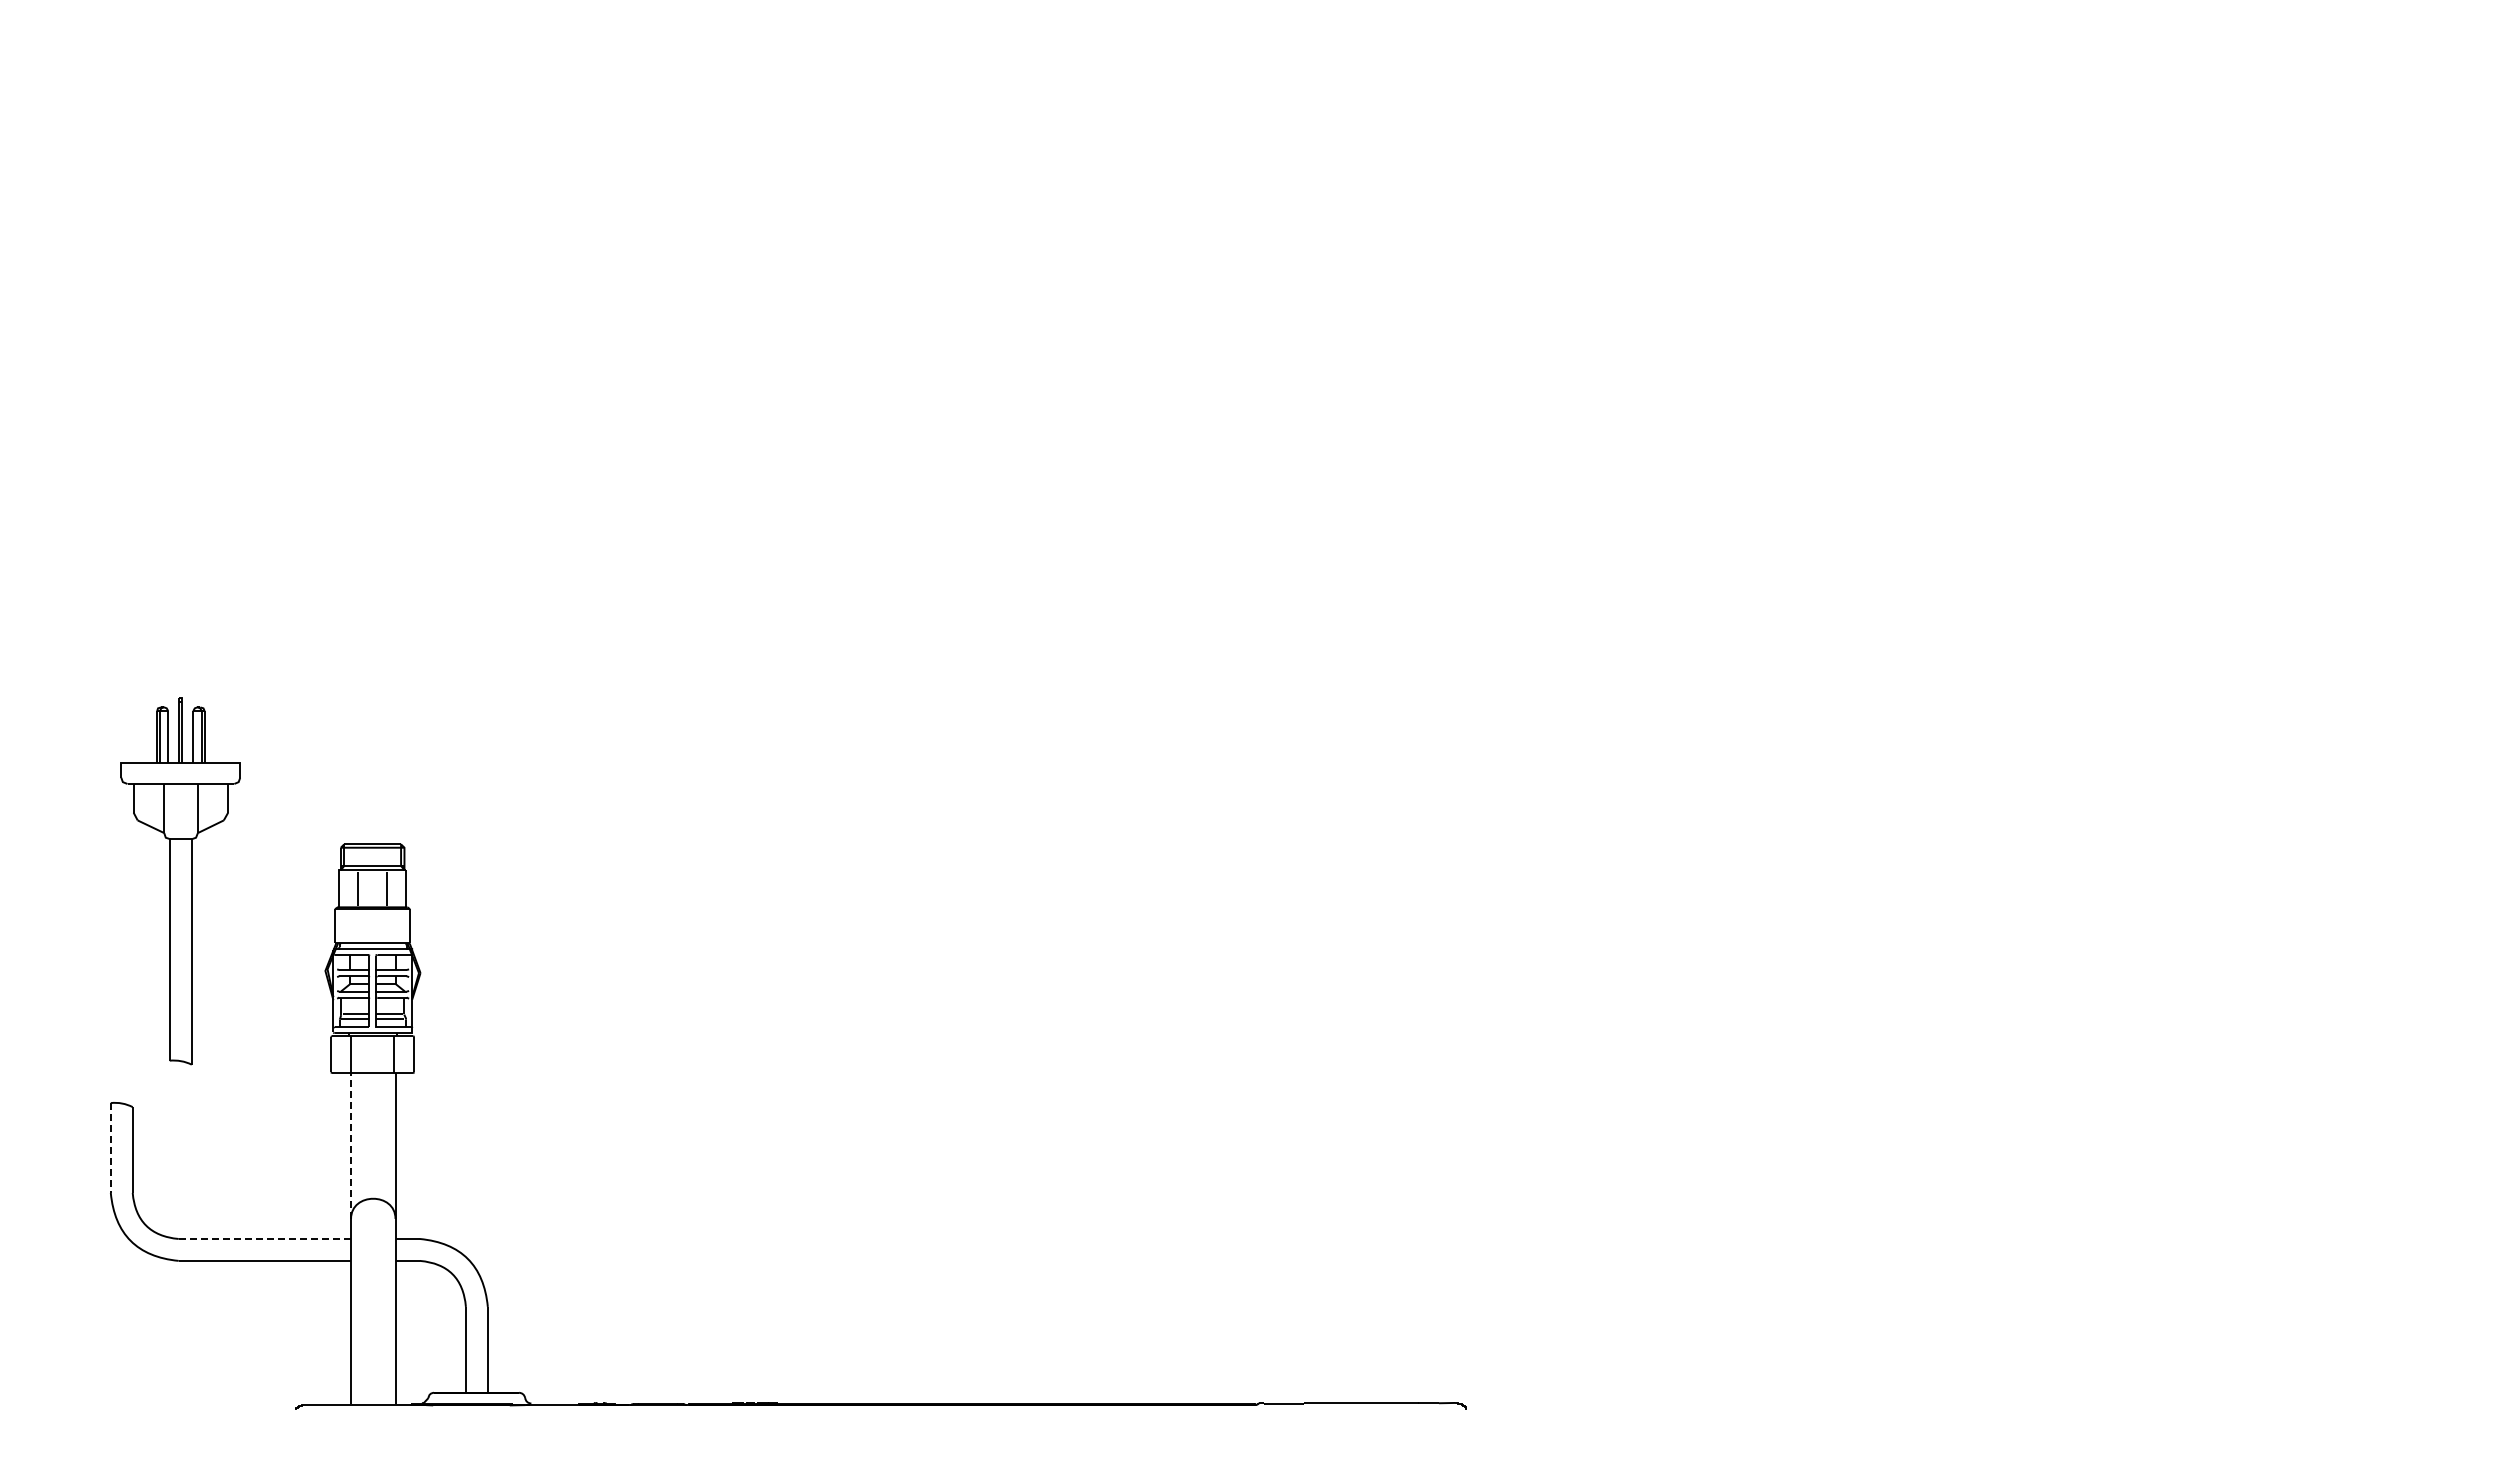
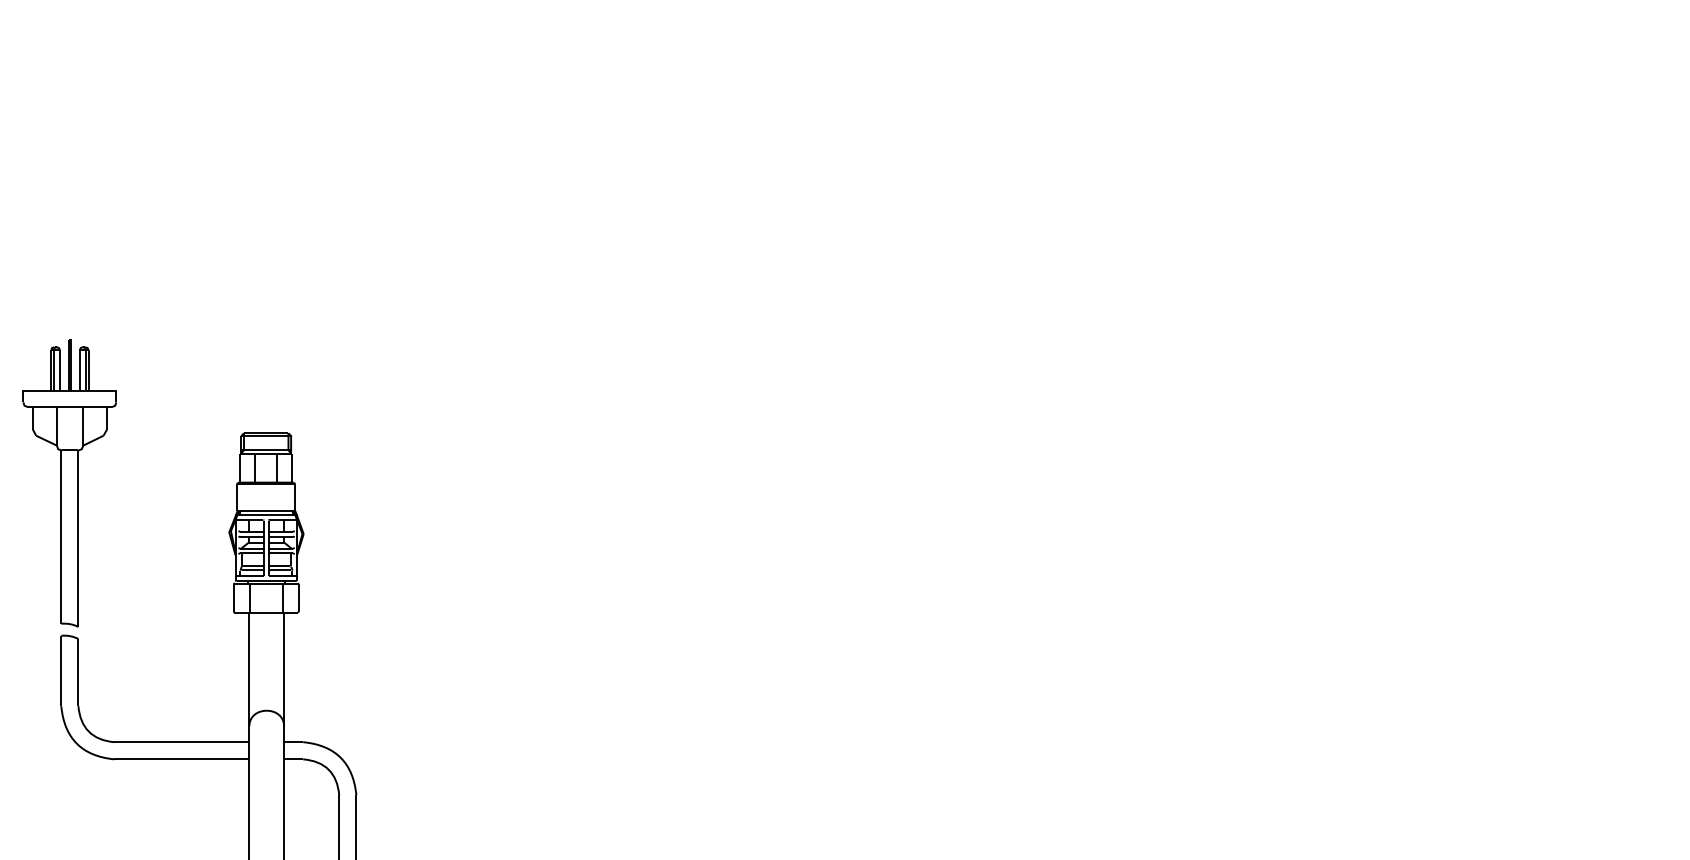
part: (180, 881) -> (69, 483), moved
line: (351, 1146) -> (249, 669), dashed -> solid
line: (110, 1148) -> (61, 671), dashed -> solid
line: (265, 1238) -> (182, 741), dashed -> solid

